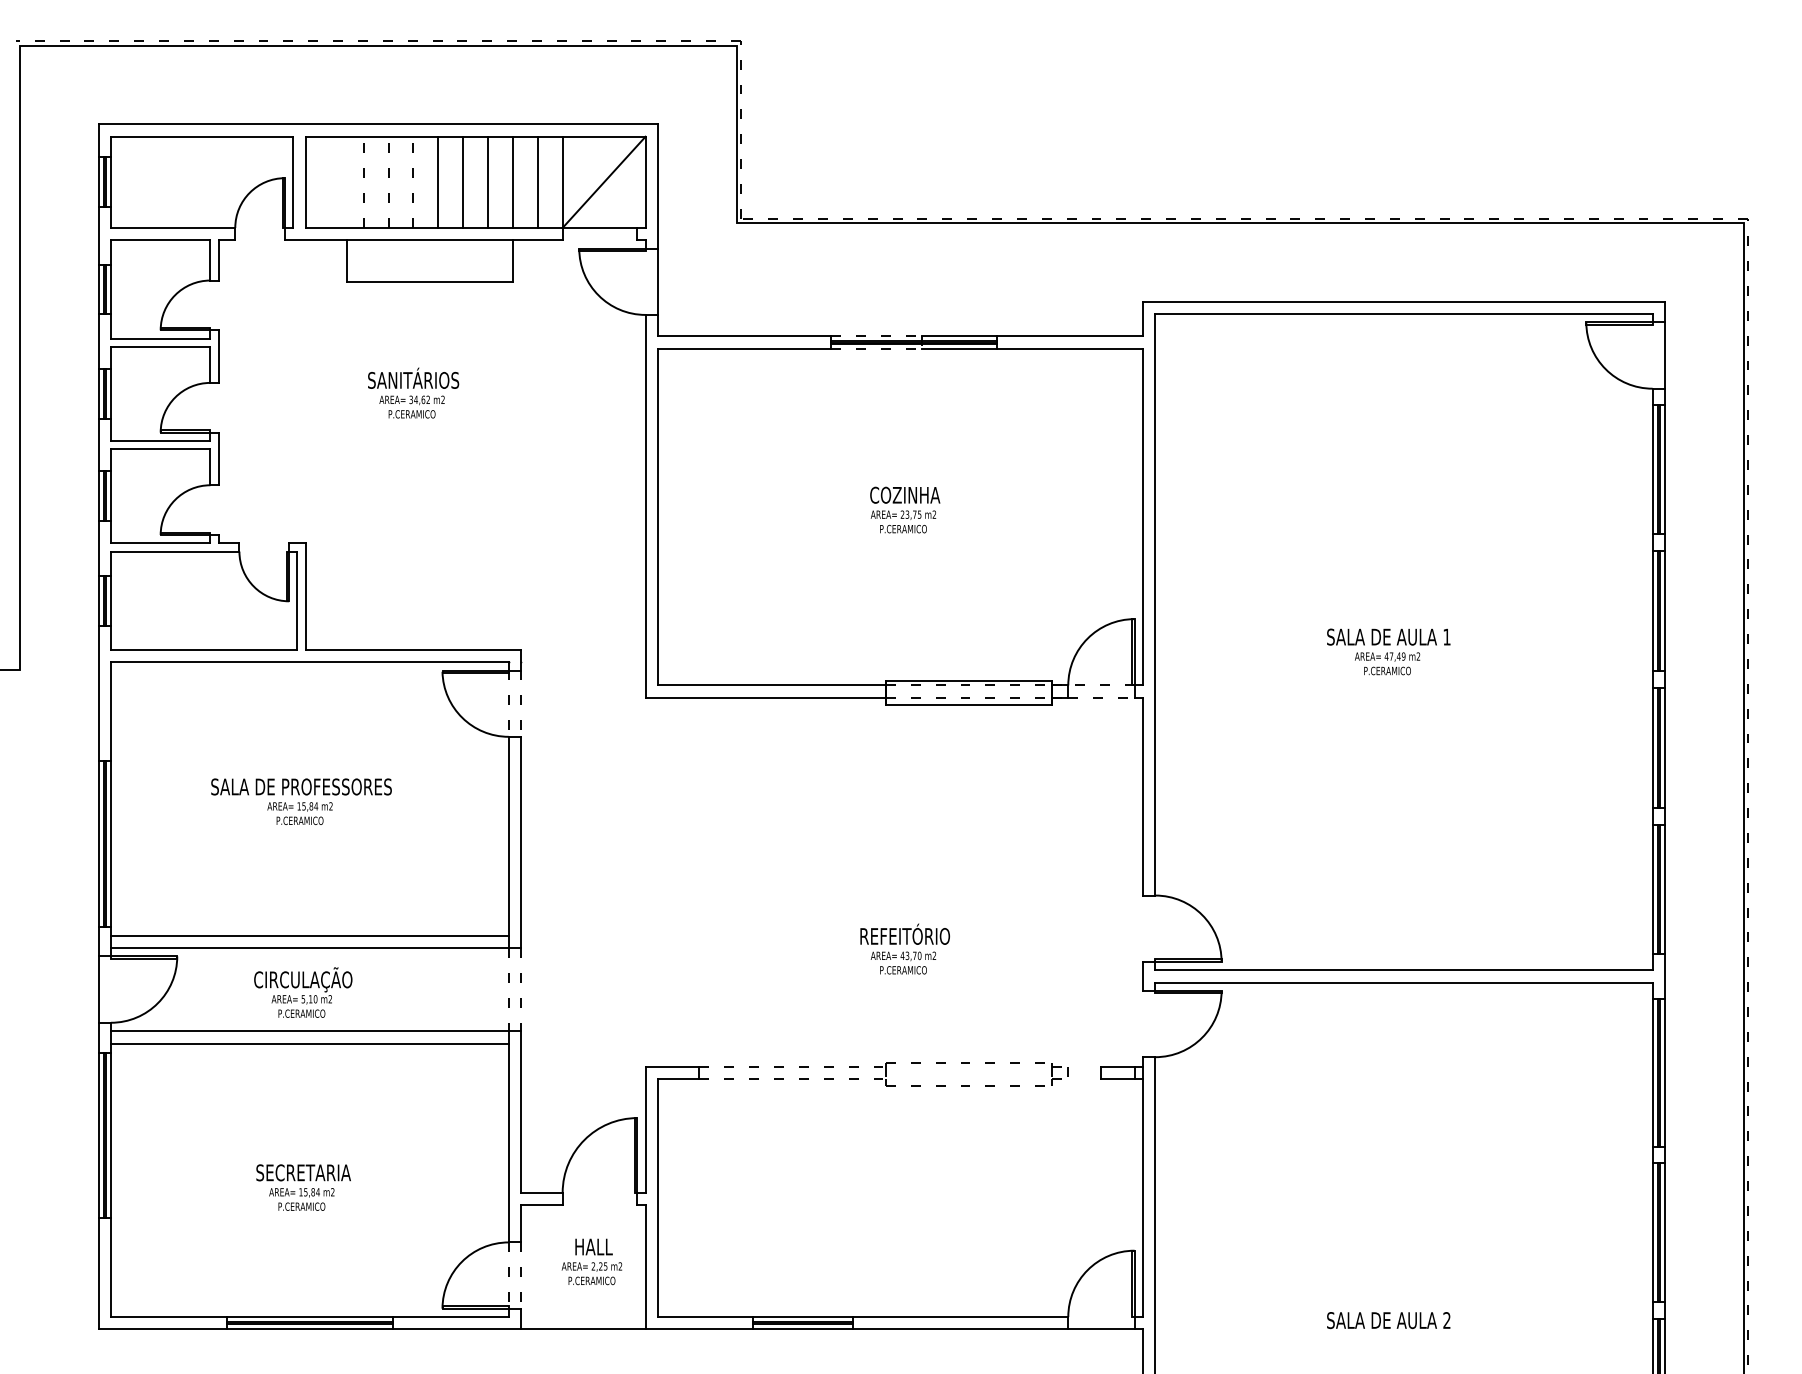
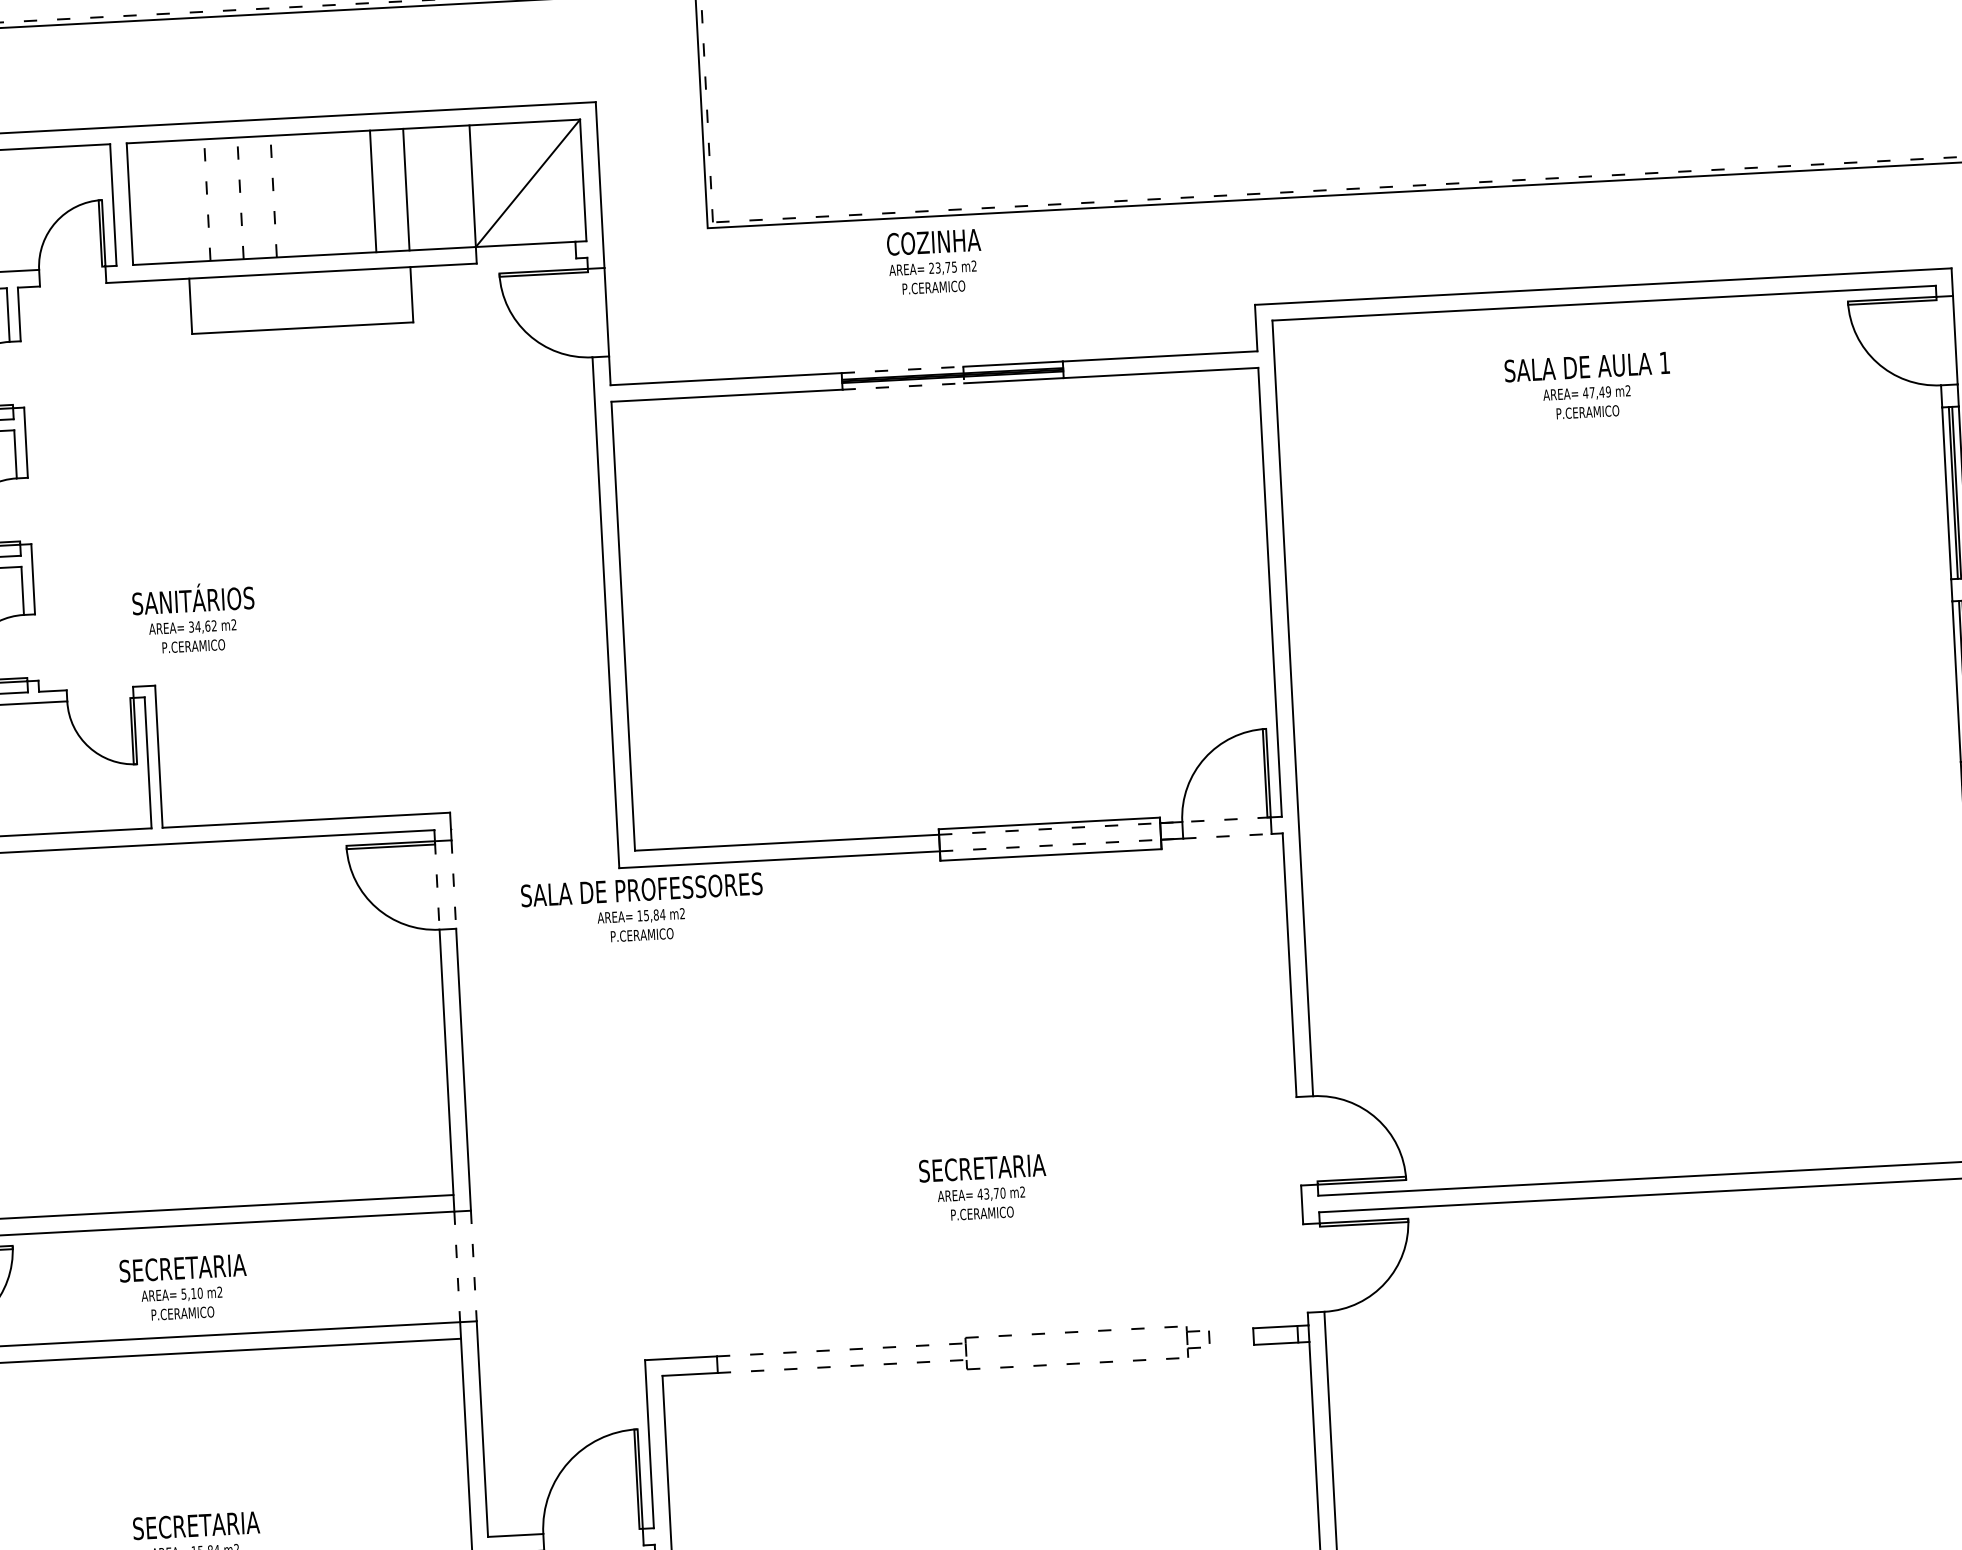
line: (438, 181) -> (306, 193), removed
line: (463, 181) -> (340, 192), removed
line: (537, 181) -> (439, 186), removed
text: (413, 392) -> (194, 617), moved
text: (905, 509) -> (935, 261), moved
text: (1388, 651) -> (1587, 386), moved
text: (301, 801) -> (642, 909), moved
text: (905, 933) -> (982, 1164), REFEITÓRIO -> SECRETARIA
text: (303, 979) -> (182, 1267), CIRCULAÇÃO -> SECRETARIA

